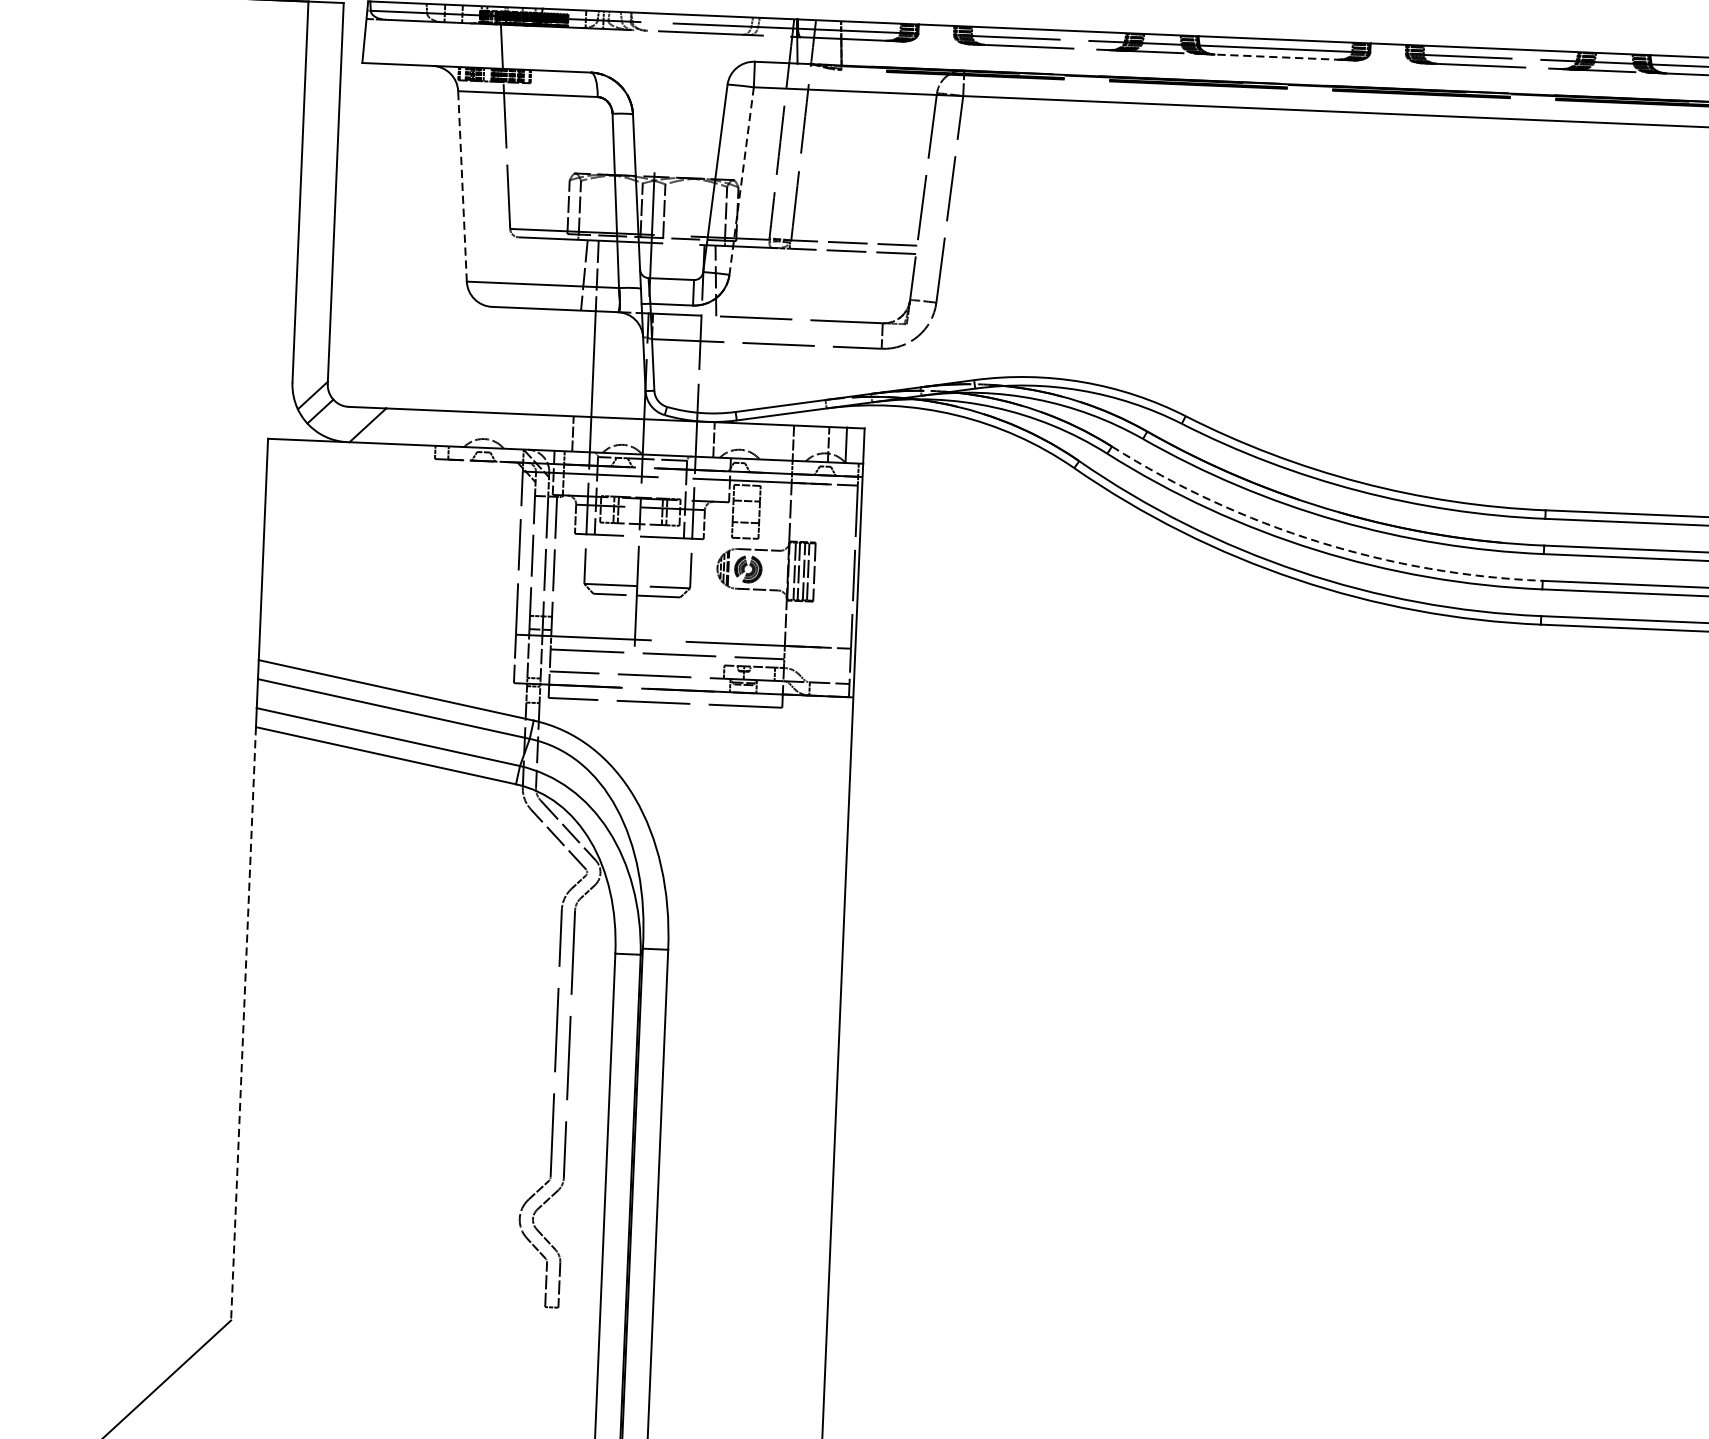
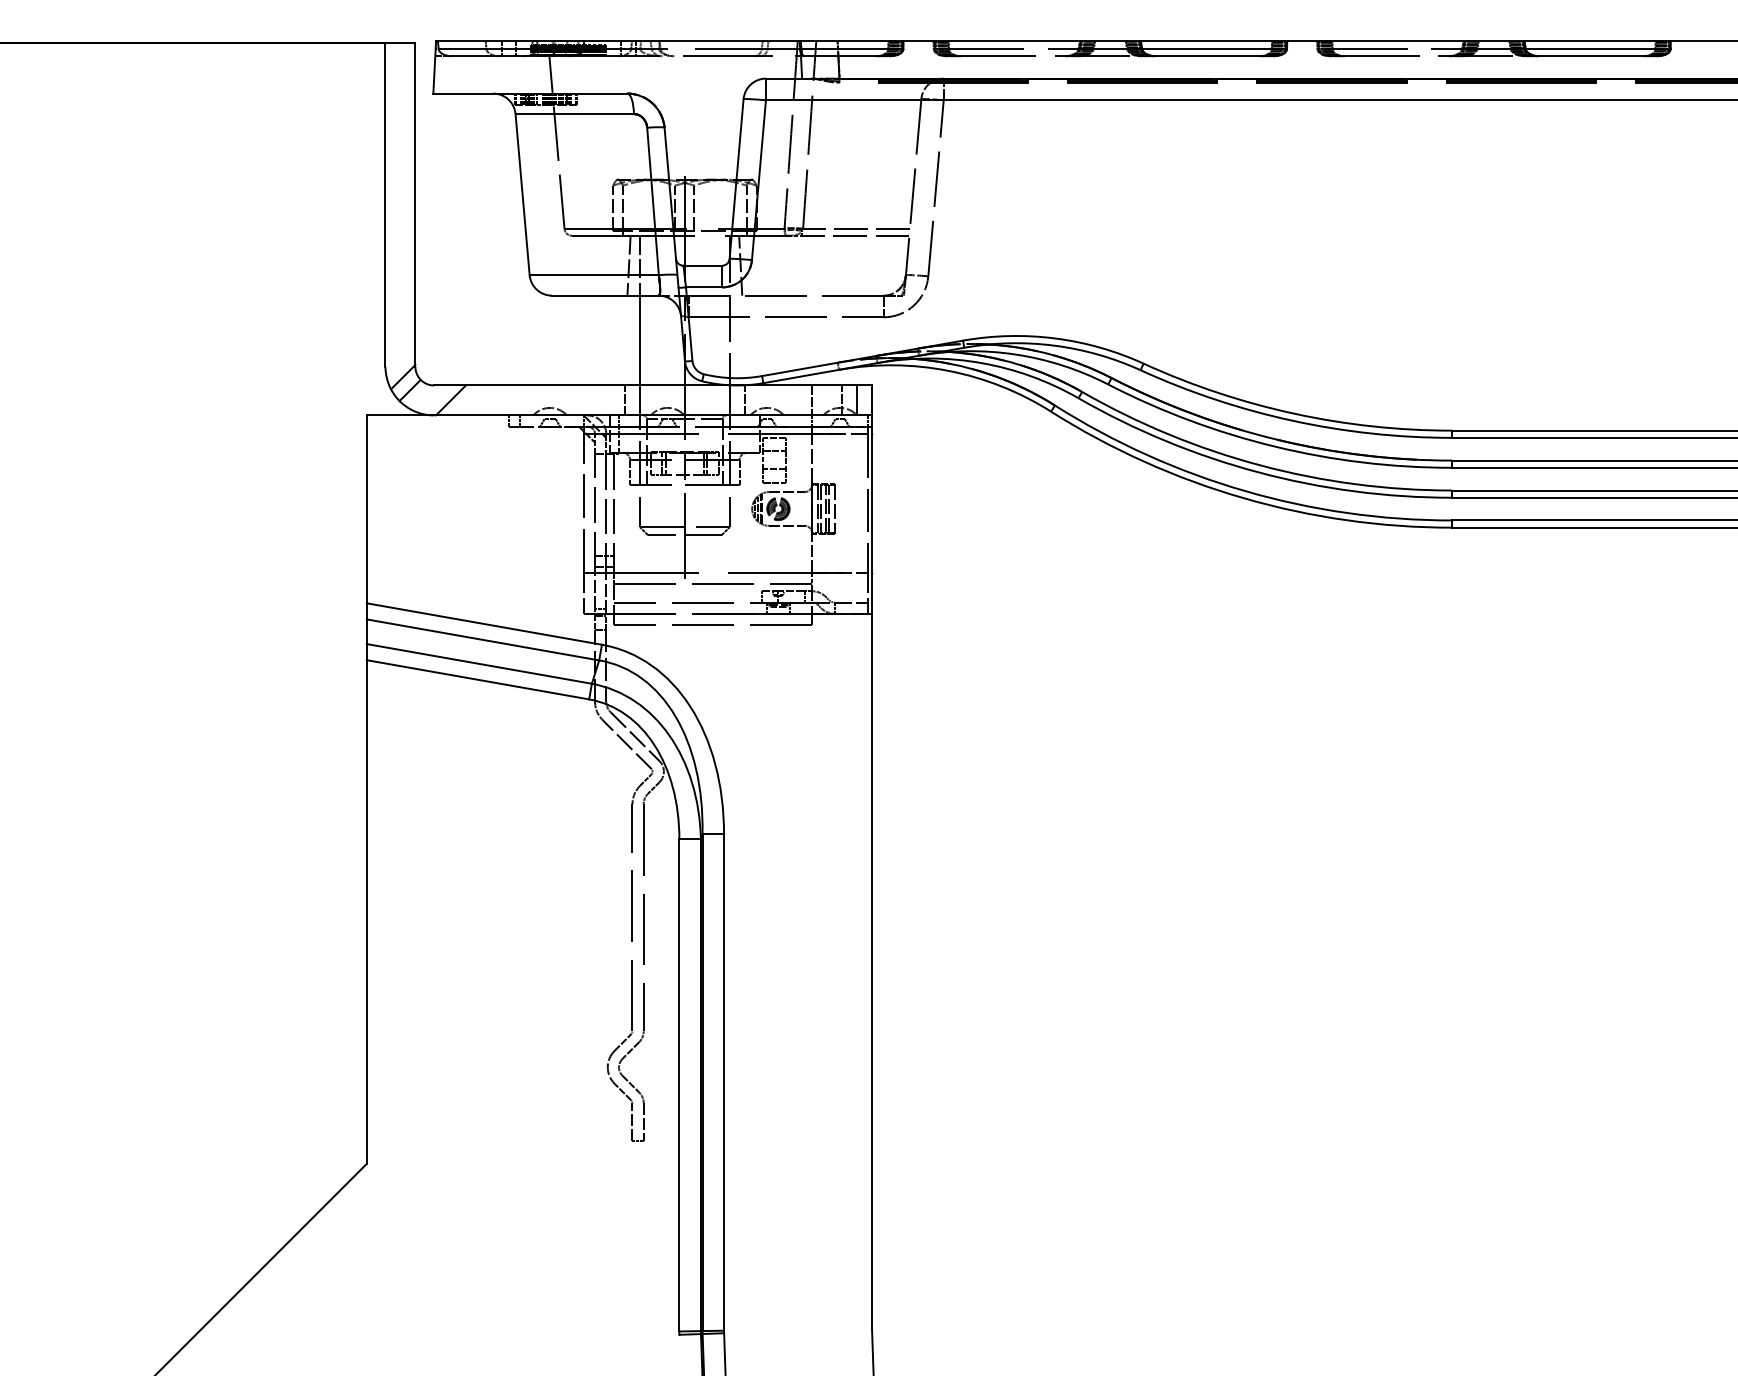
line: (1284, 57) -> (1214, 56), dashed -> solid
line: (741, 181) -> (758, 180), dashed -> solid
line: (462, 186) -> (522, 194), dashed -> solid
arc: (1318, 541) -> (1260, 465), dashed -> solid
line: (243, 1024) -> (366, 912), dashed -> solid

